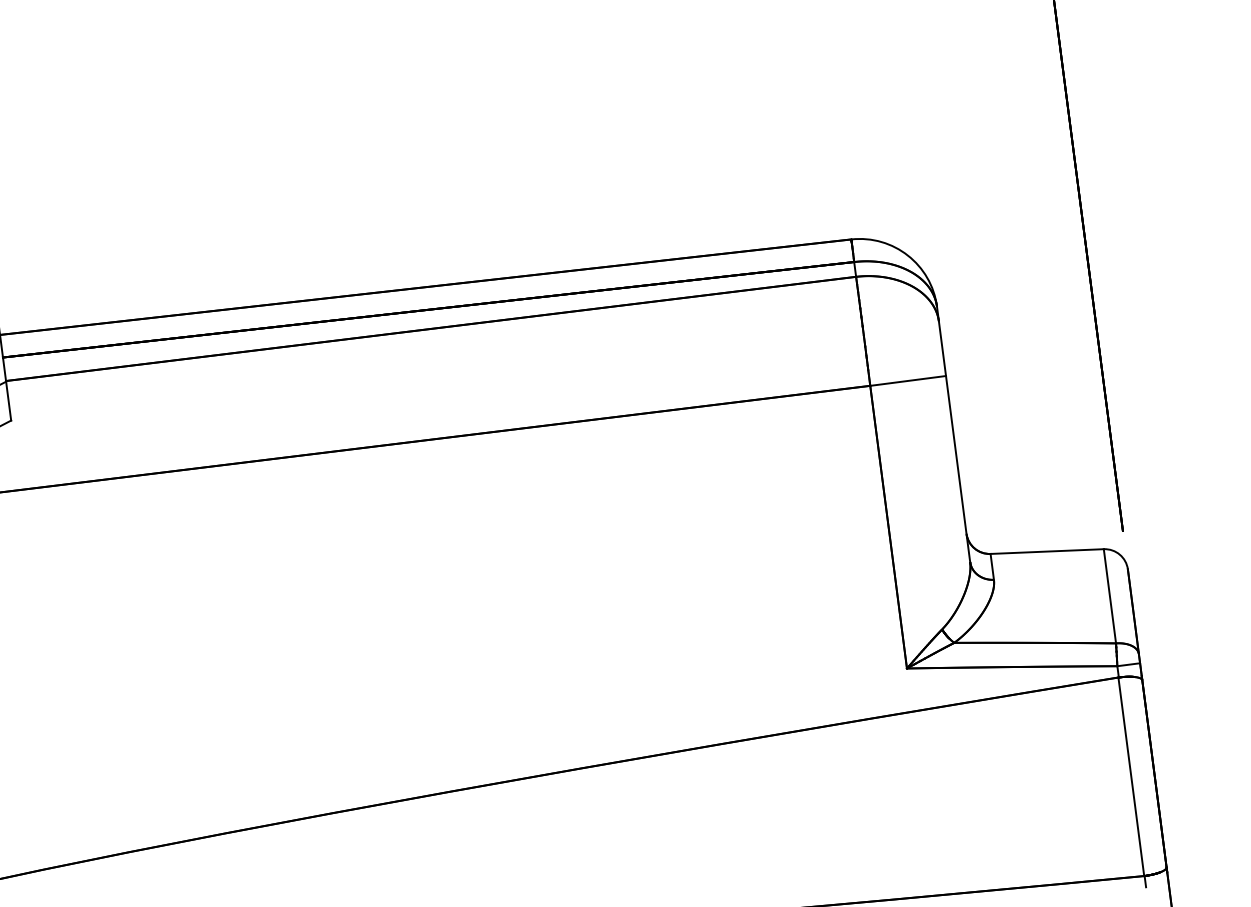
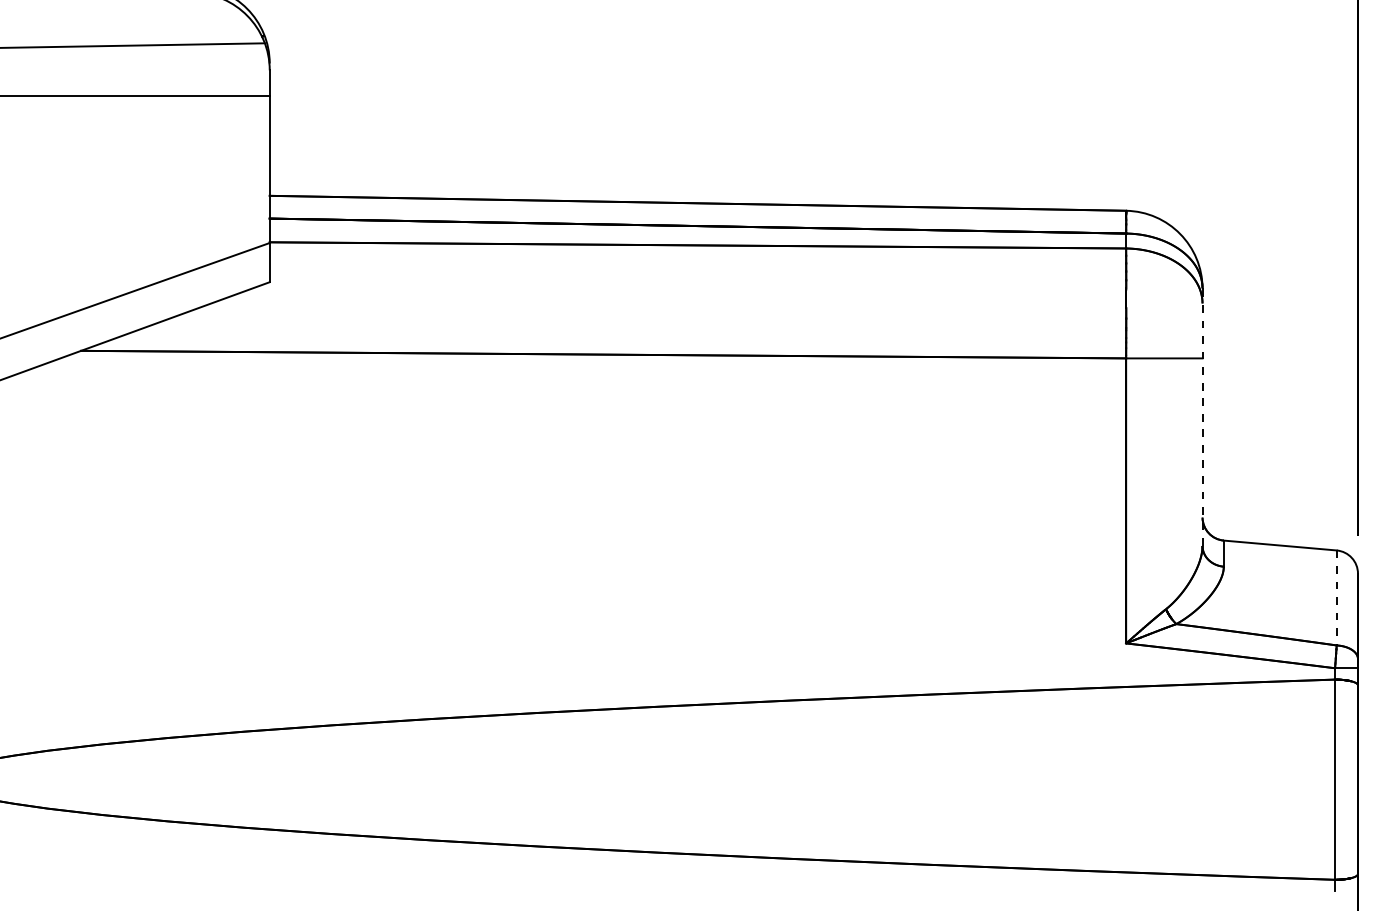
line: (953, 434) -> (1202, 417), solid -> dashed
line: (1109, 596) -> (1336, 598), solid -> dashed

